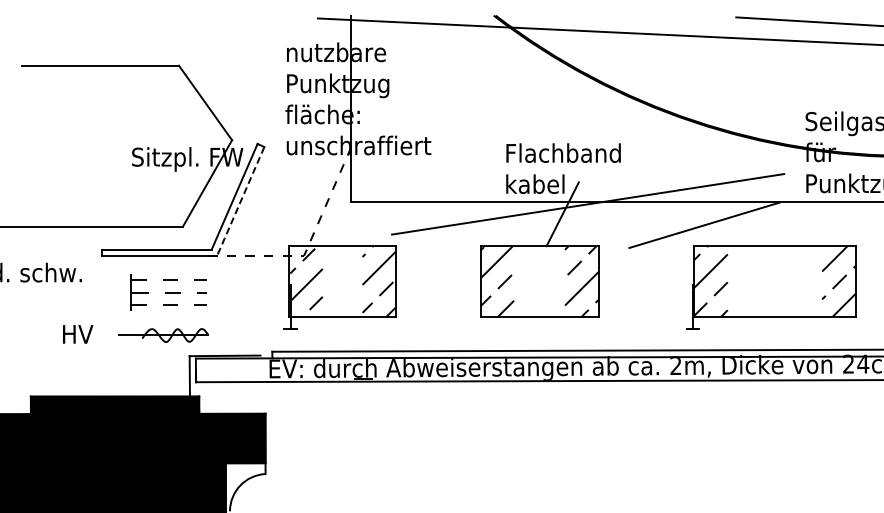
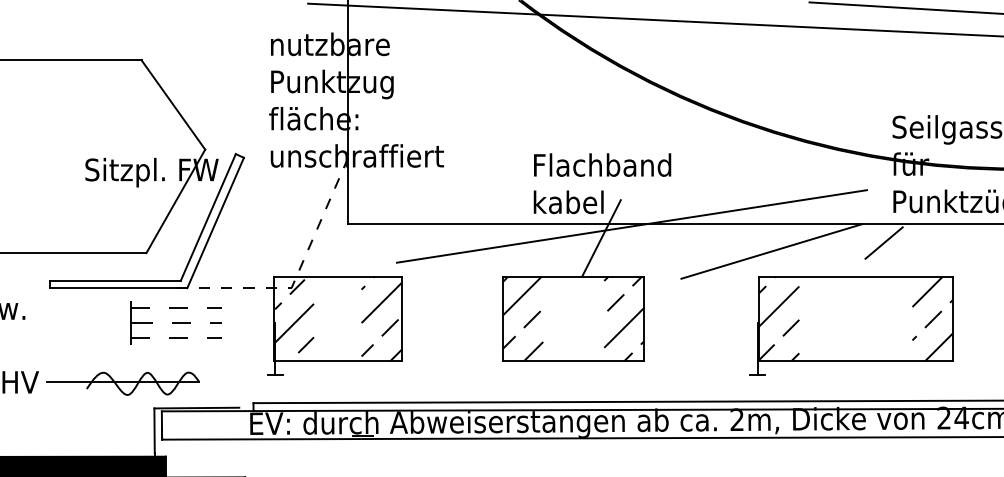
line: (240, 201) -> (215, 223), dashed -> solid
line: (798, 218) -> (884, 243), added
part: (168, 292) -> (175, 322), moved
part: (163, 335) -> (123, 383), size x1.43

